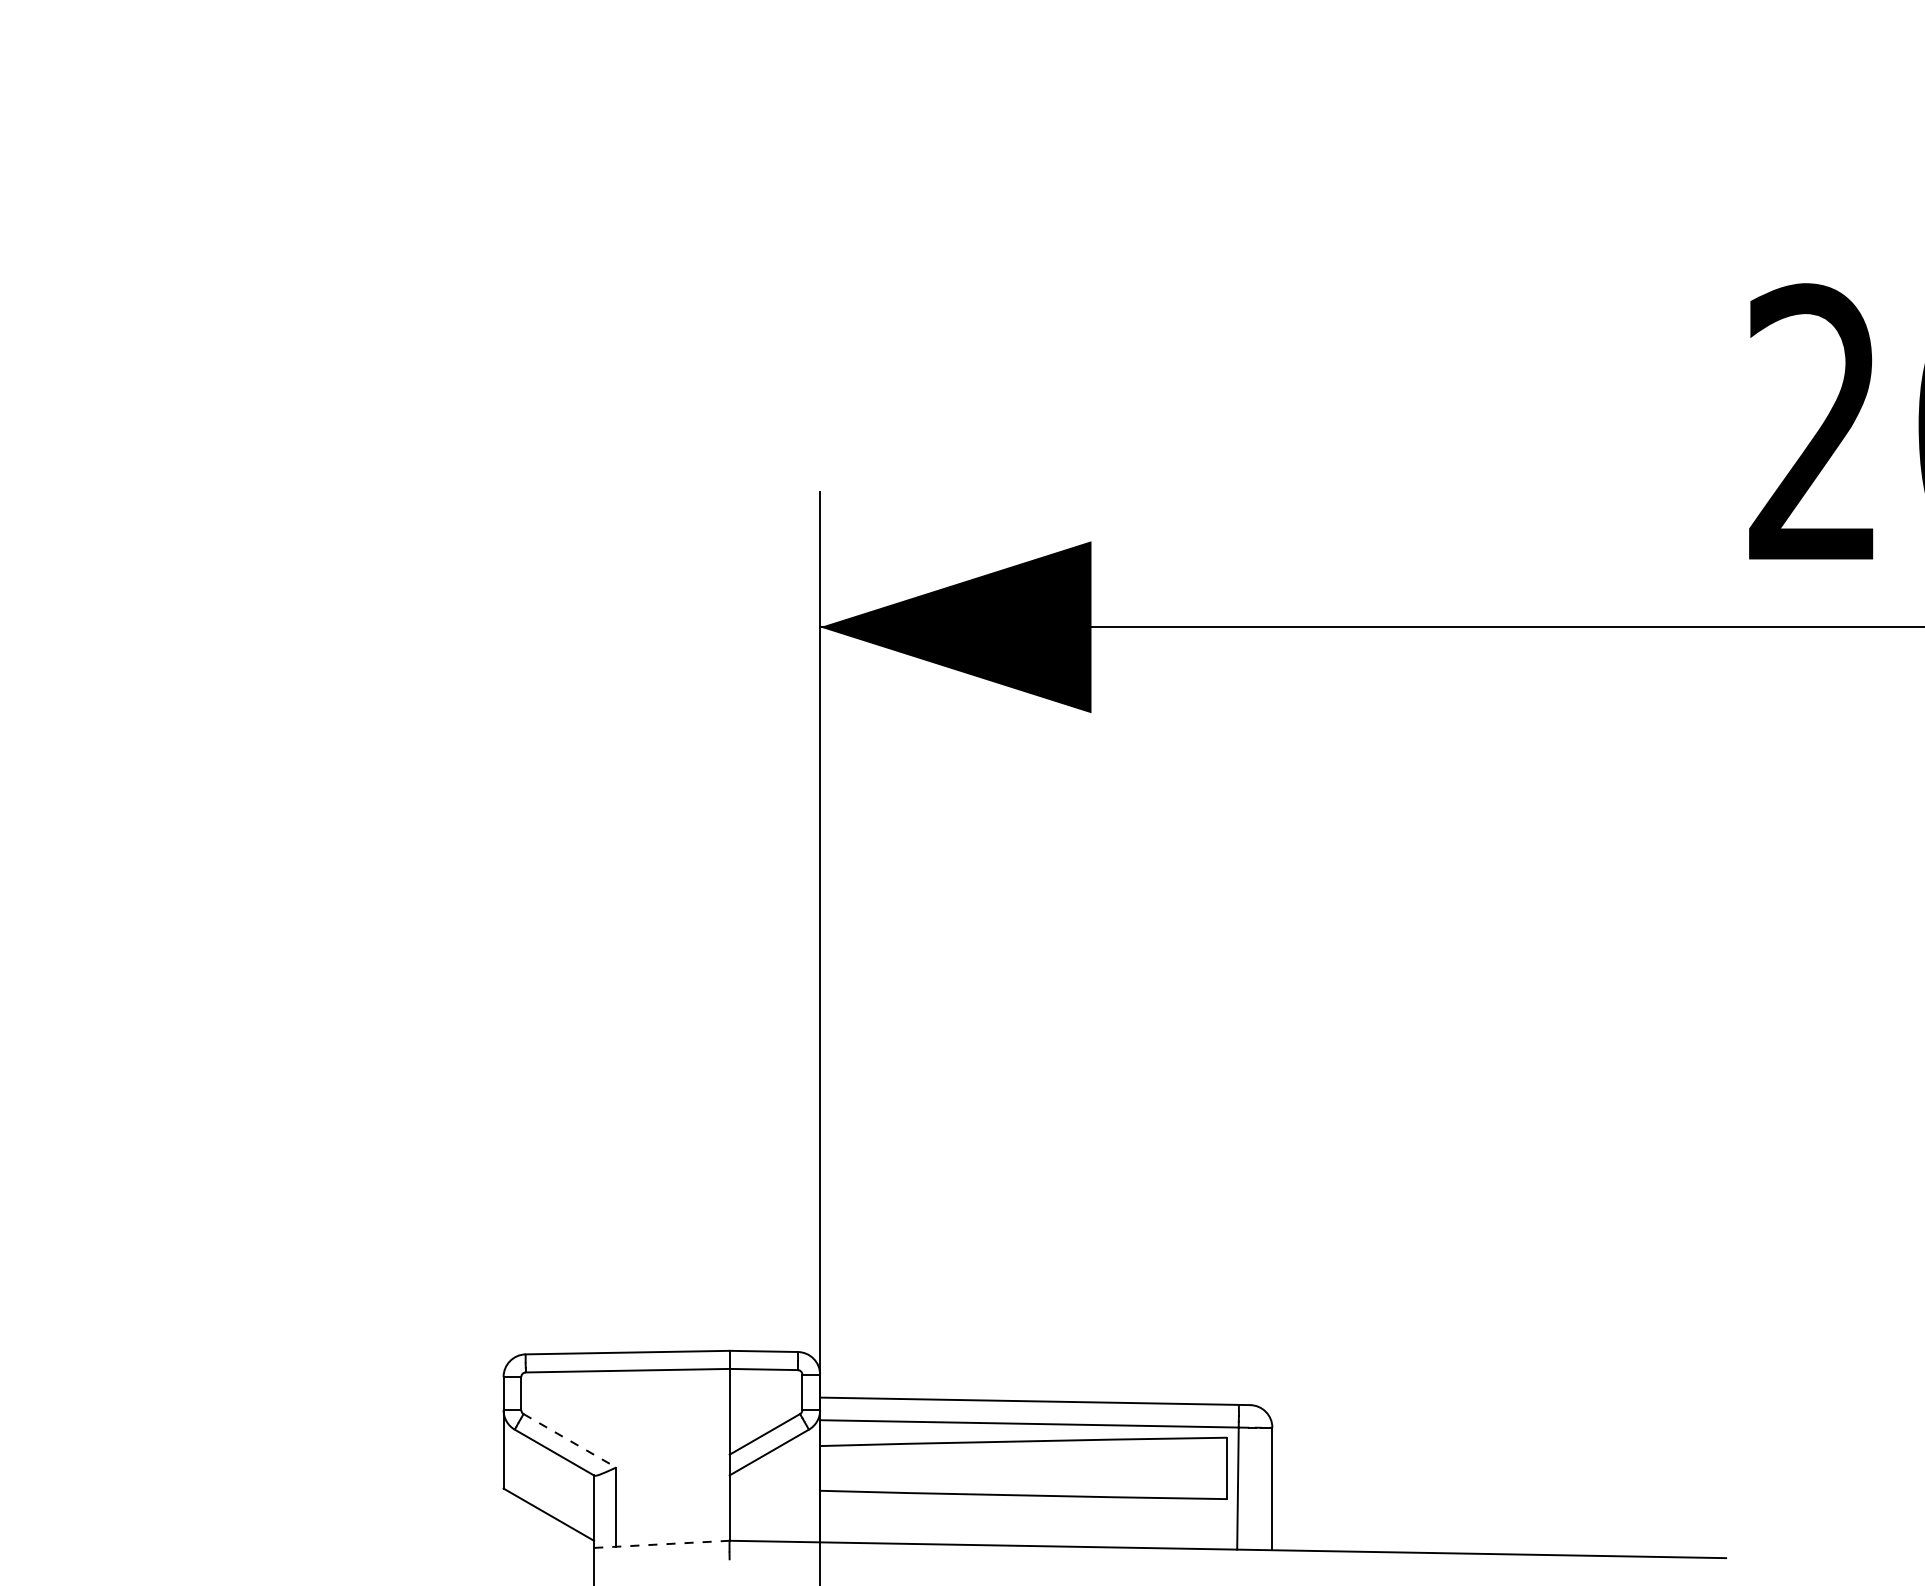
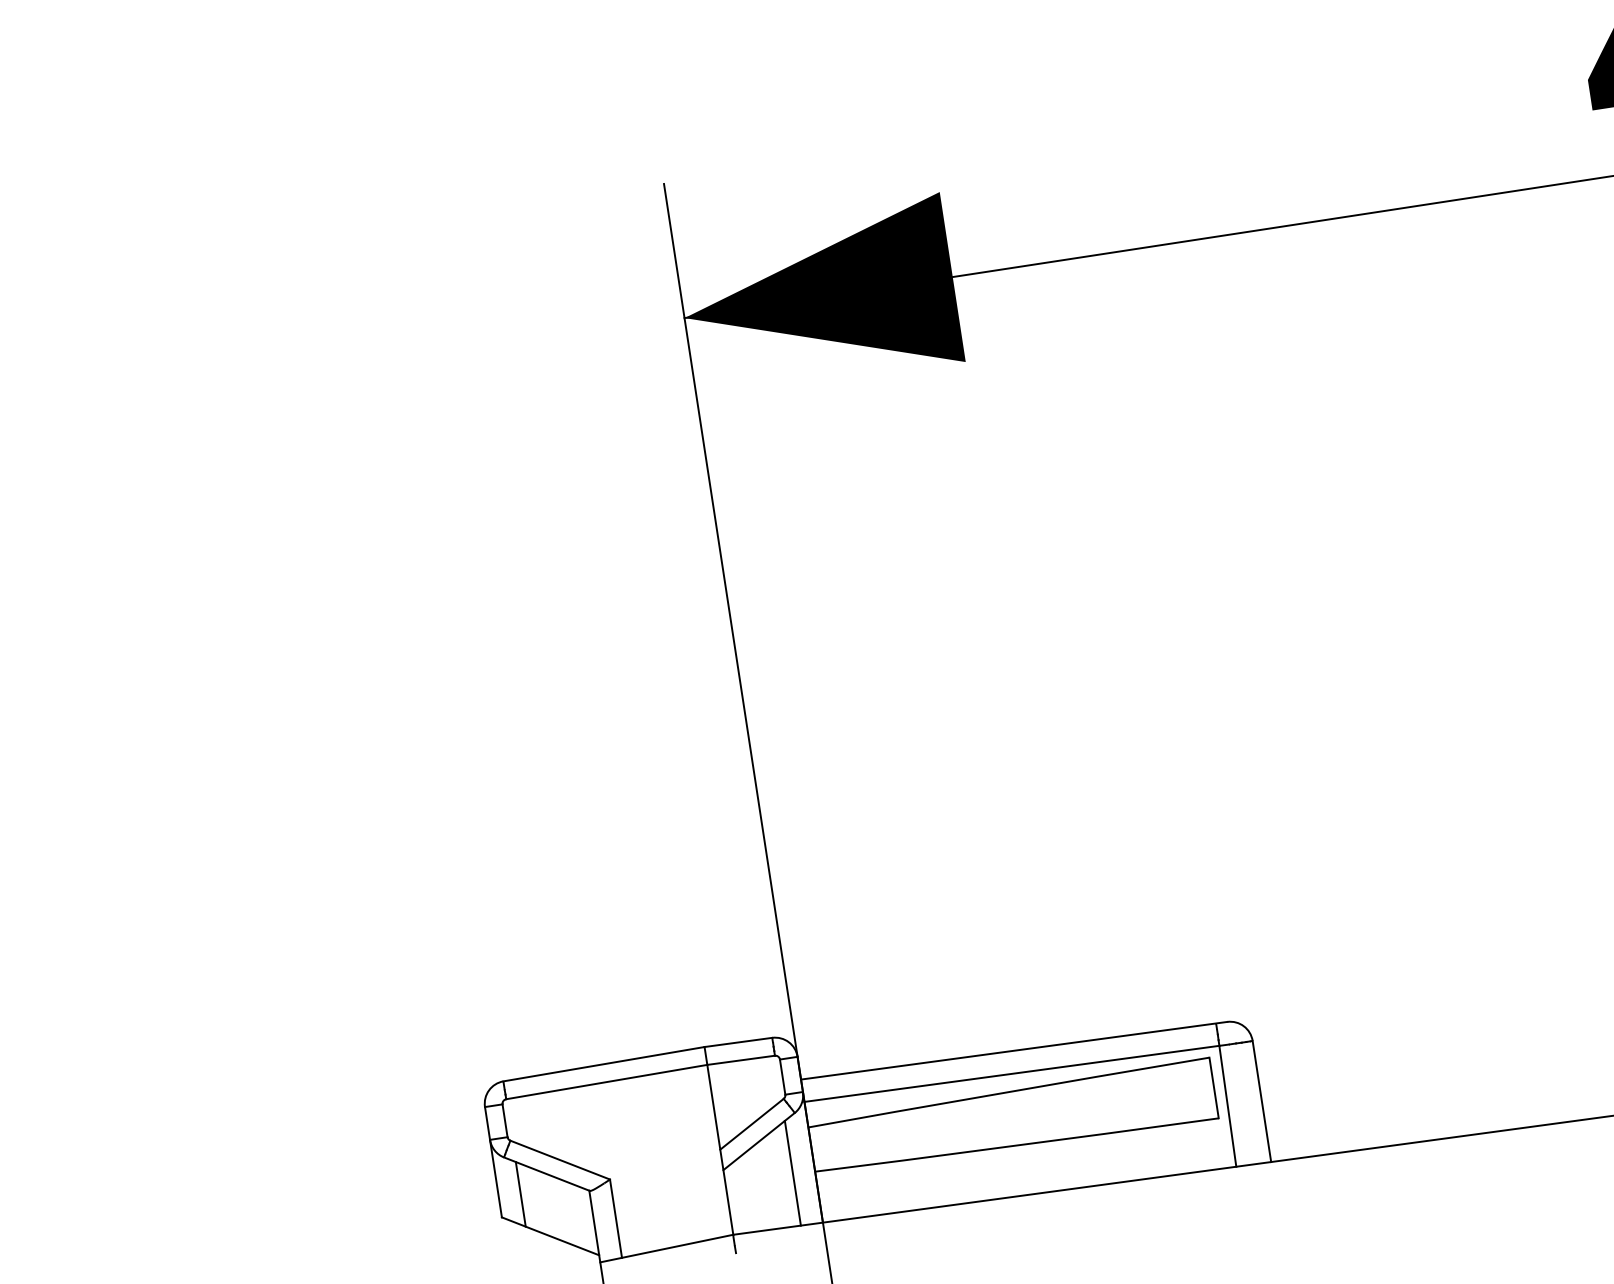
line: (570, 1441) -> (560, 1160), dashed -> solid
line: (525, 1468) -> (520, 1194), added
line: (797, 1488) -> (792, 1172), added
line: (661, 1544) -> (666, 1248), dashed -> solid

